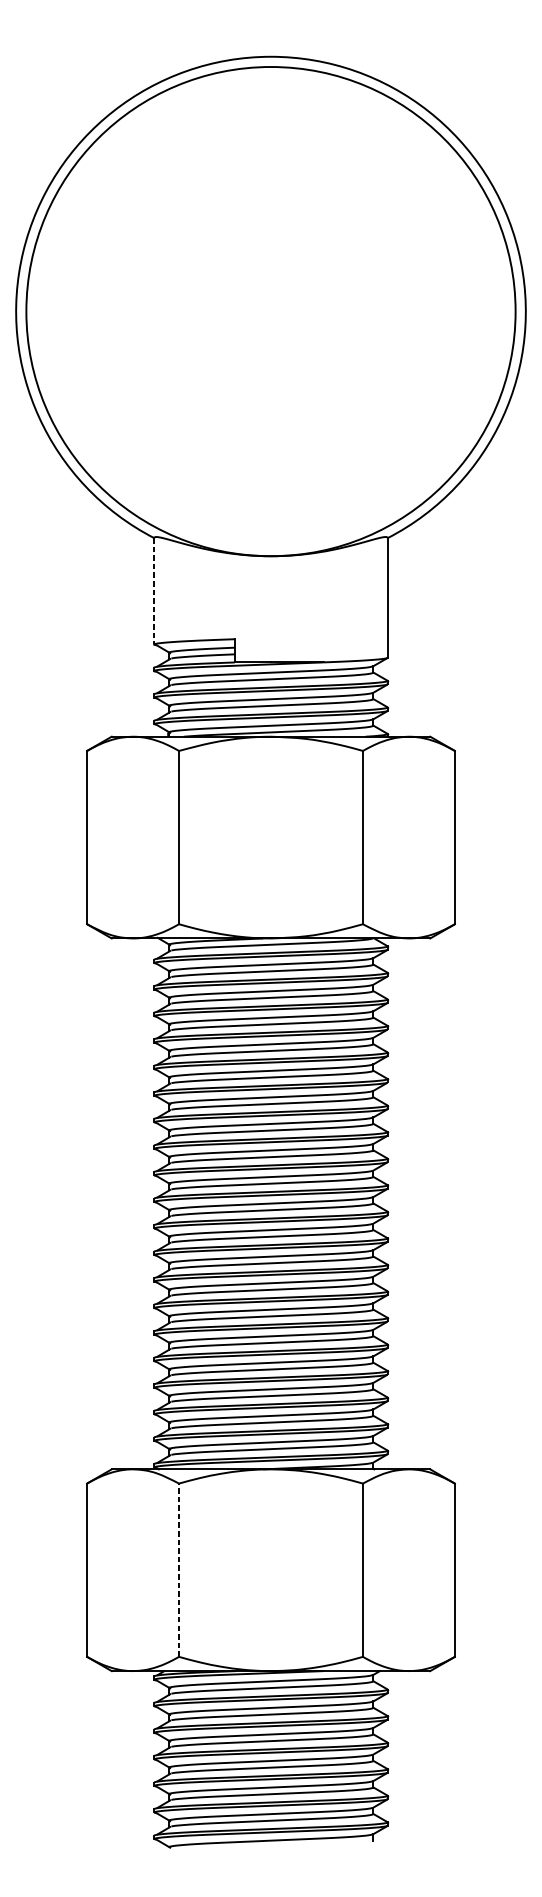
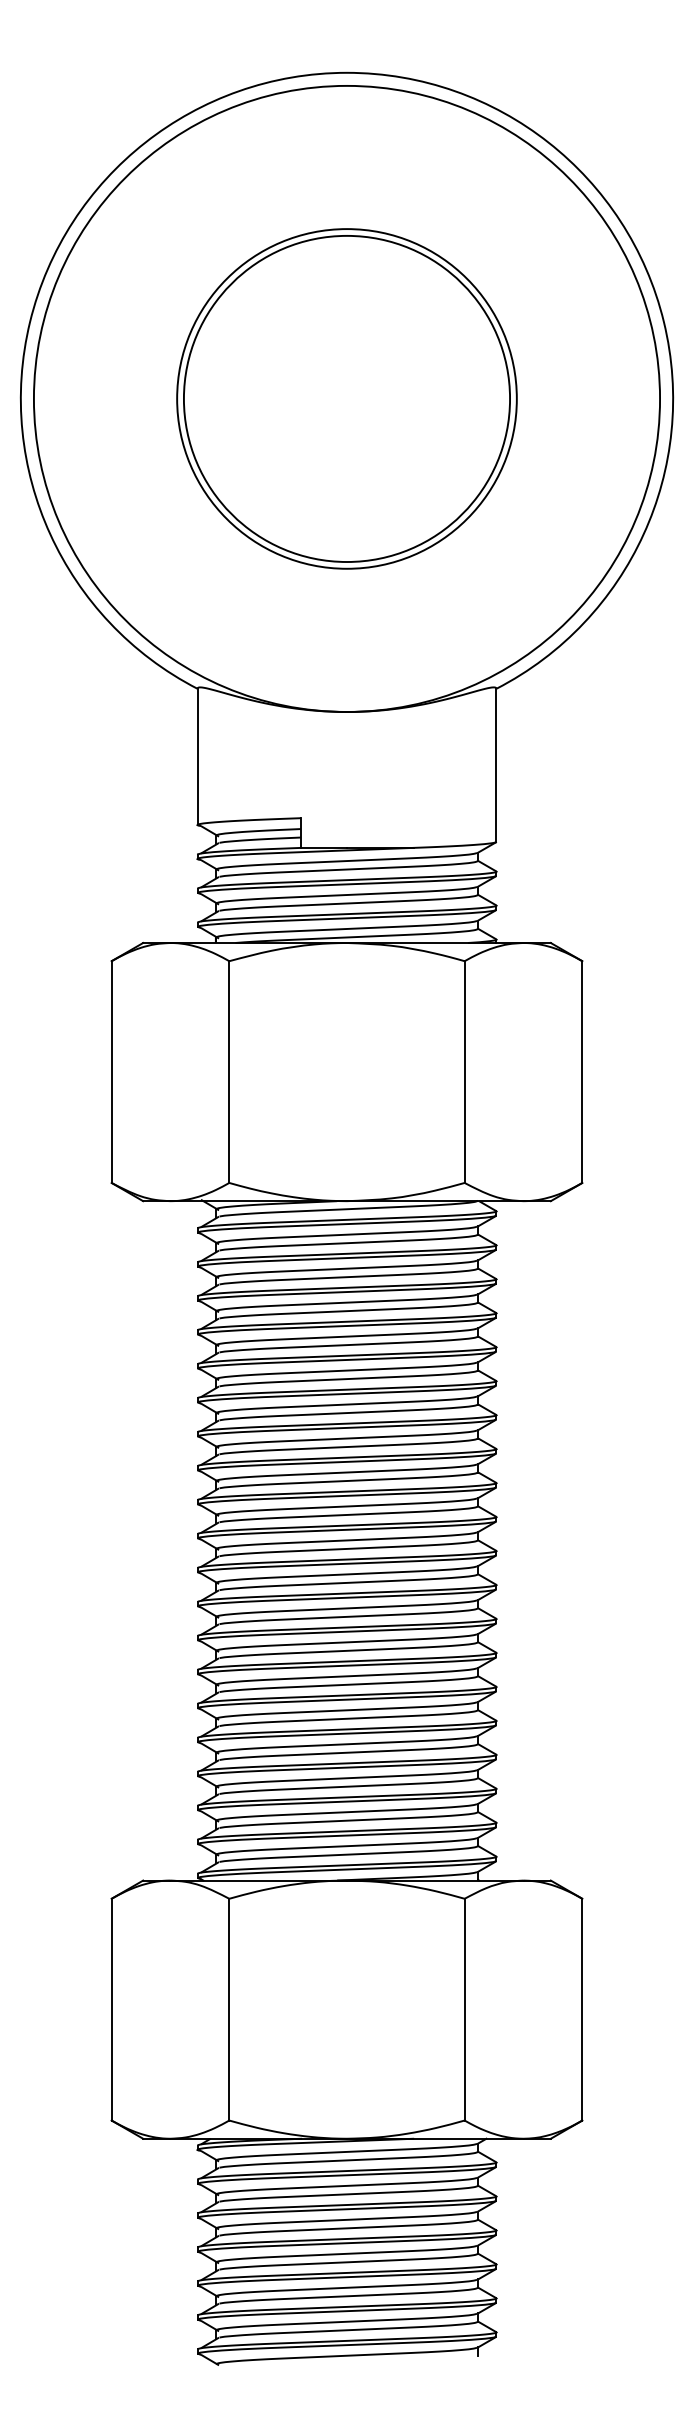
part: (270, 311) -> (346, 398), added
line: (154, 591) -> (197, 757), dashed -> solid
line: (179, 1570) -> (229, 2009), dashed -> solid

